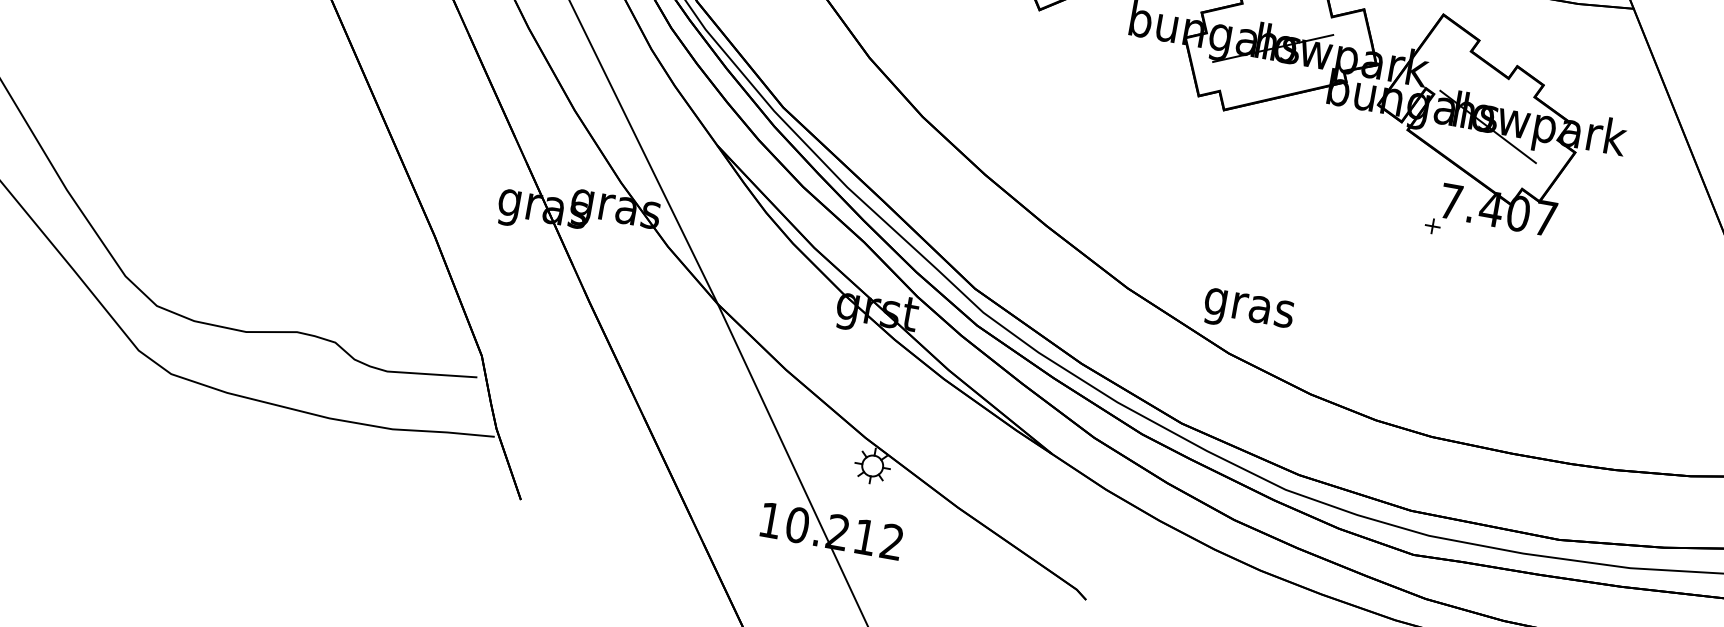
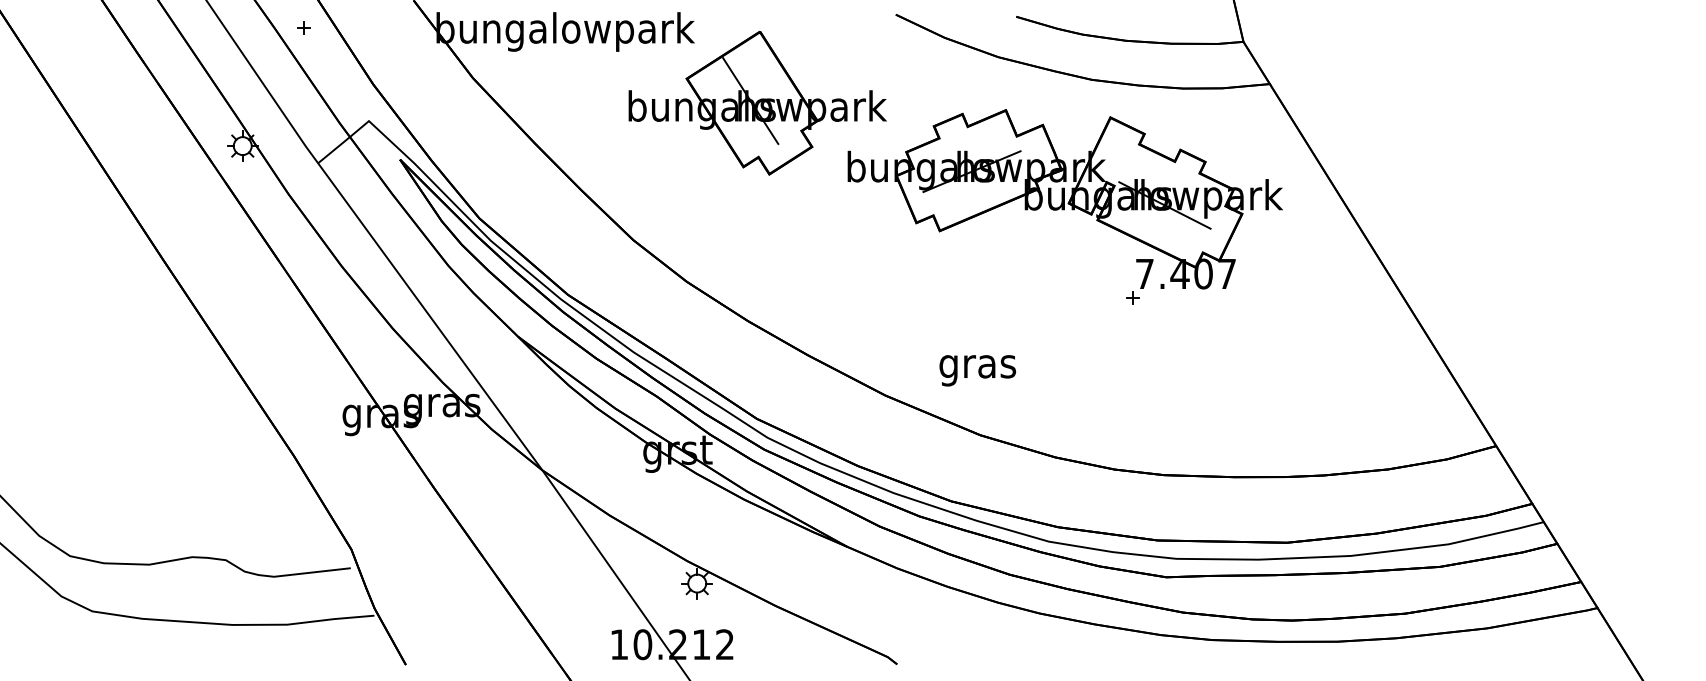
text: (1248, 312) -> (977, 370), moved

